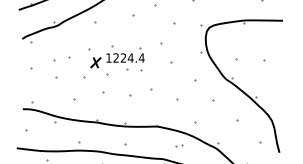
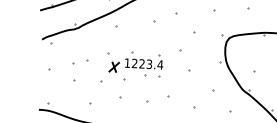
text: (130, 57) -> (149, 63), 1224.4 -> 1223.4

